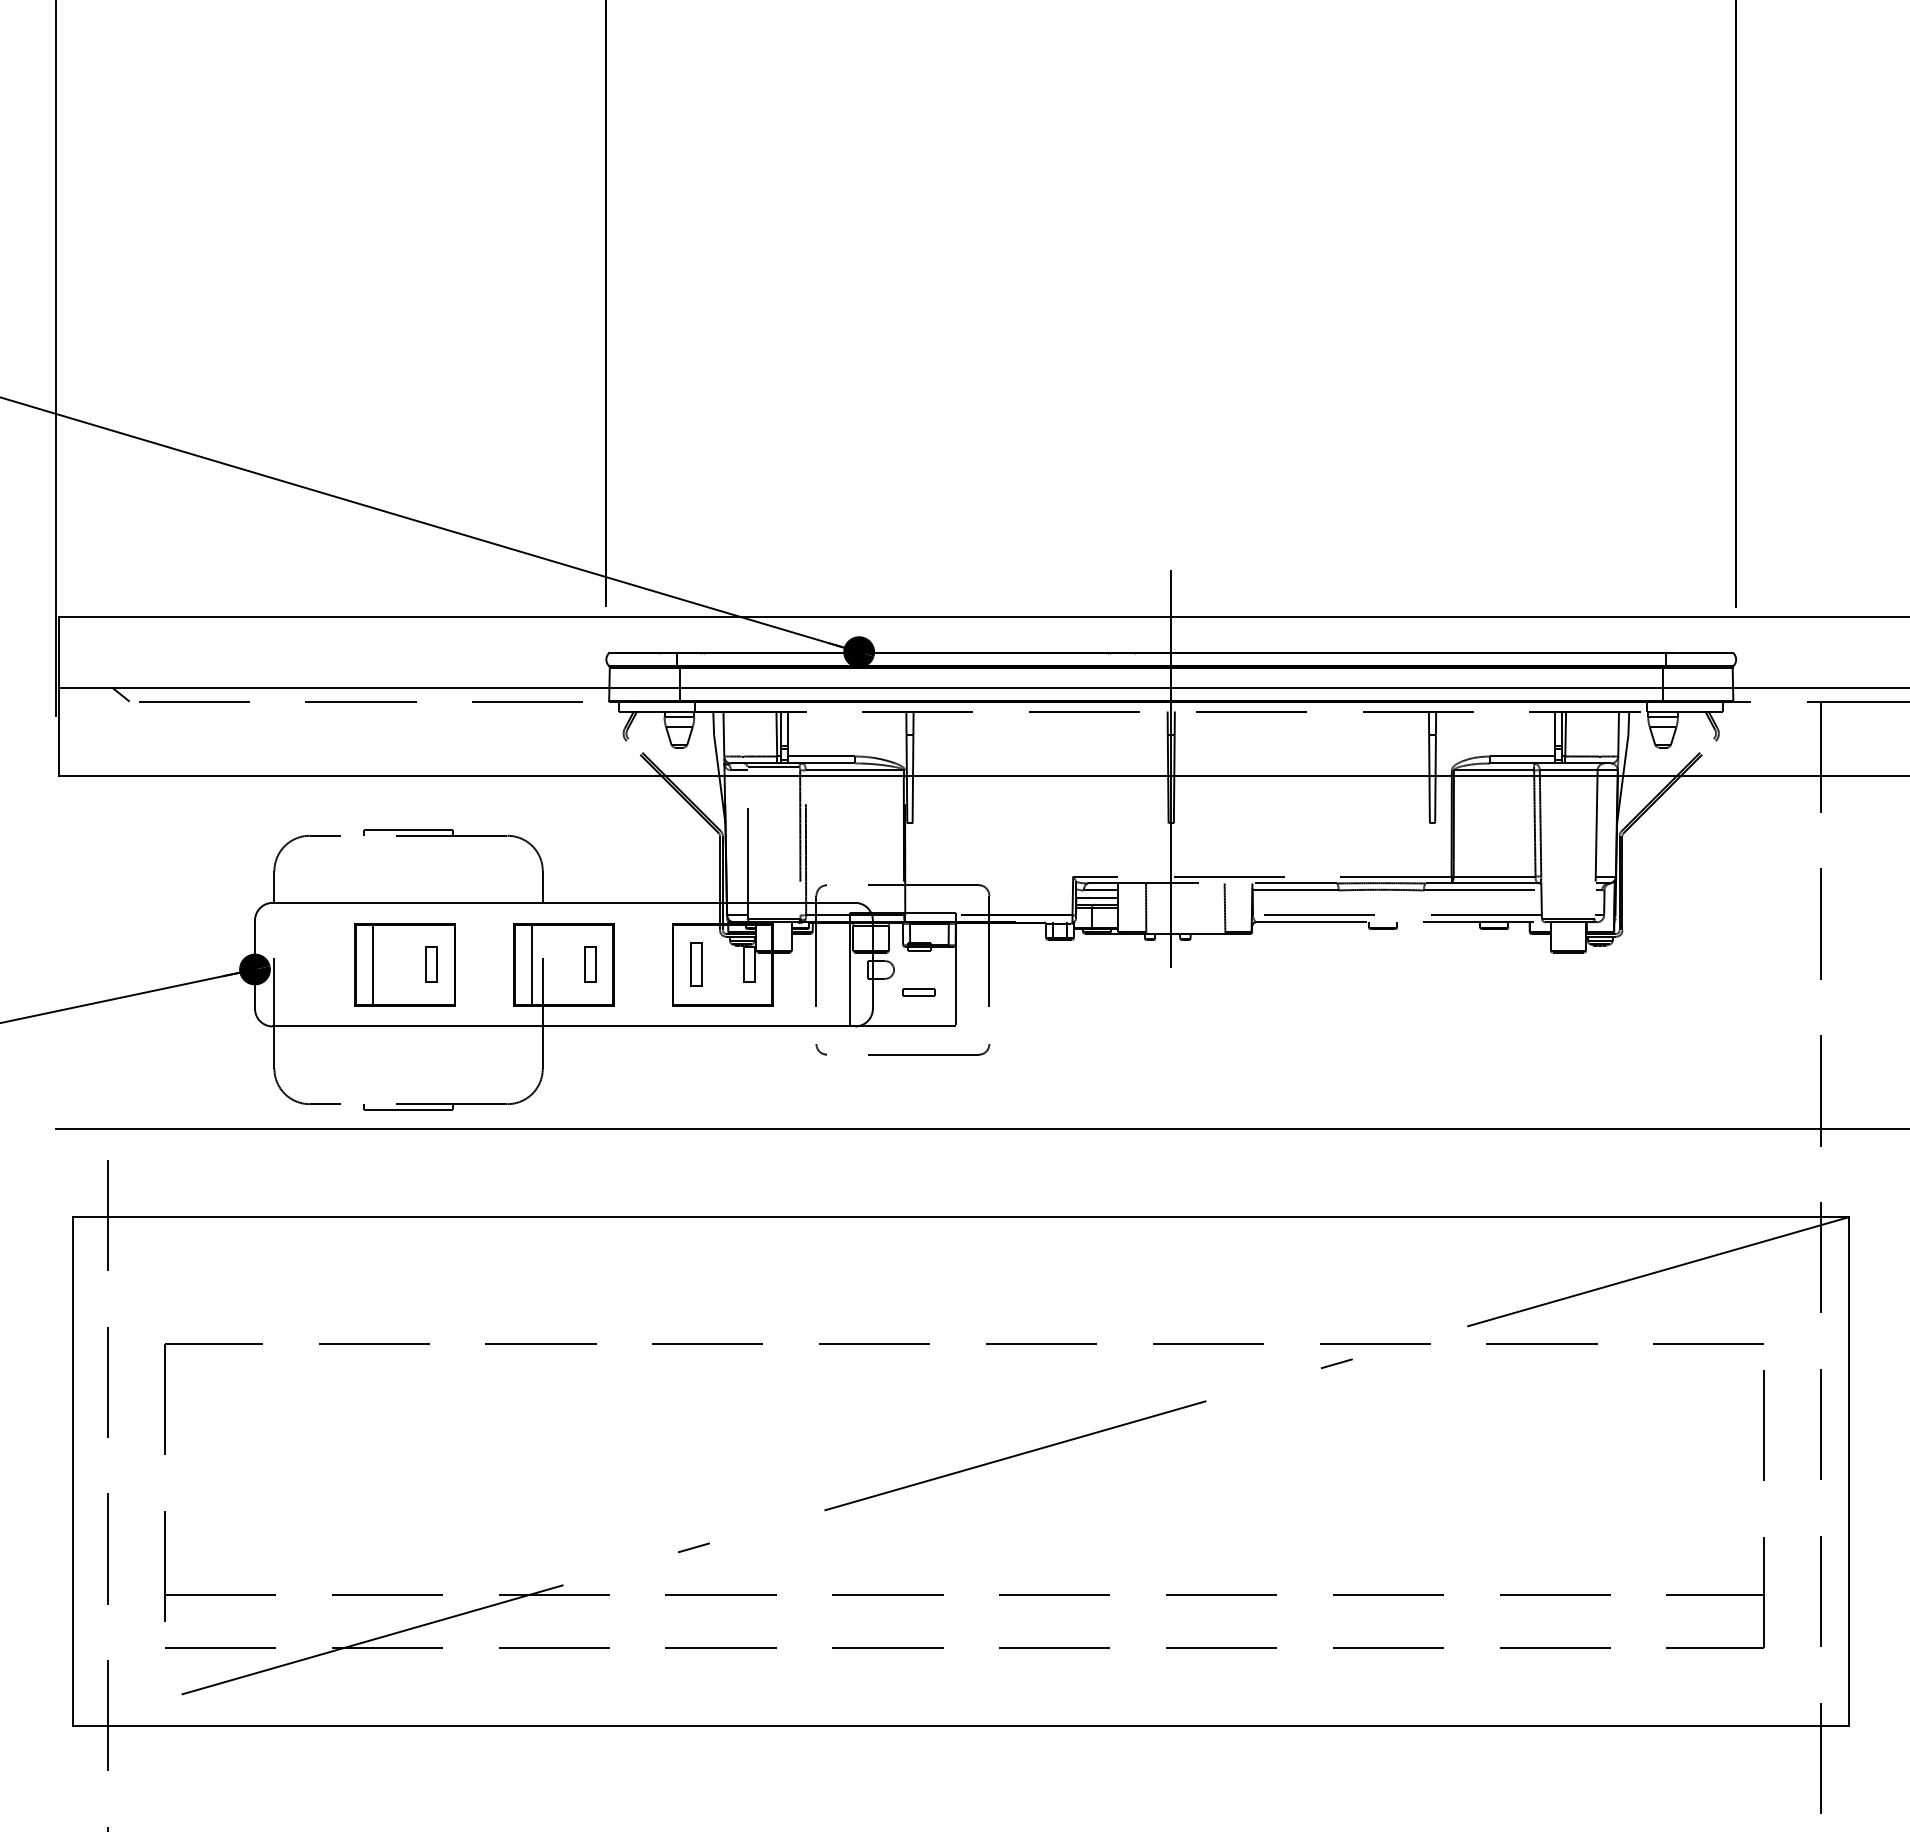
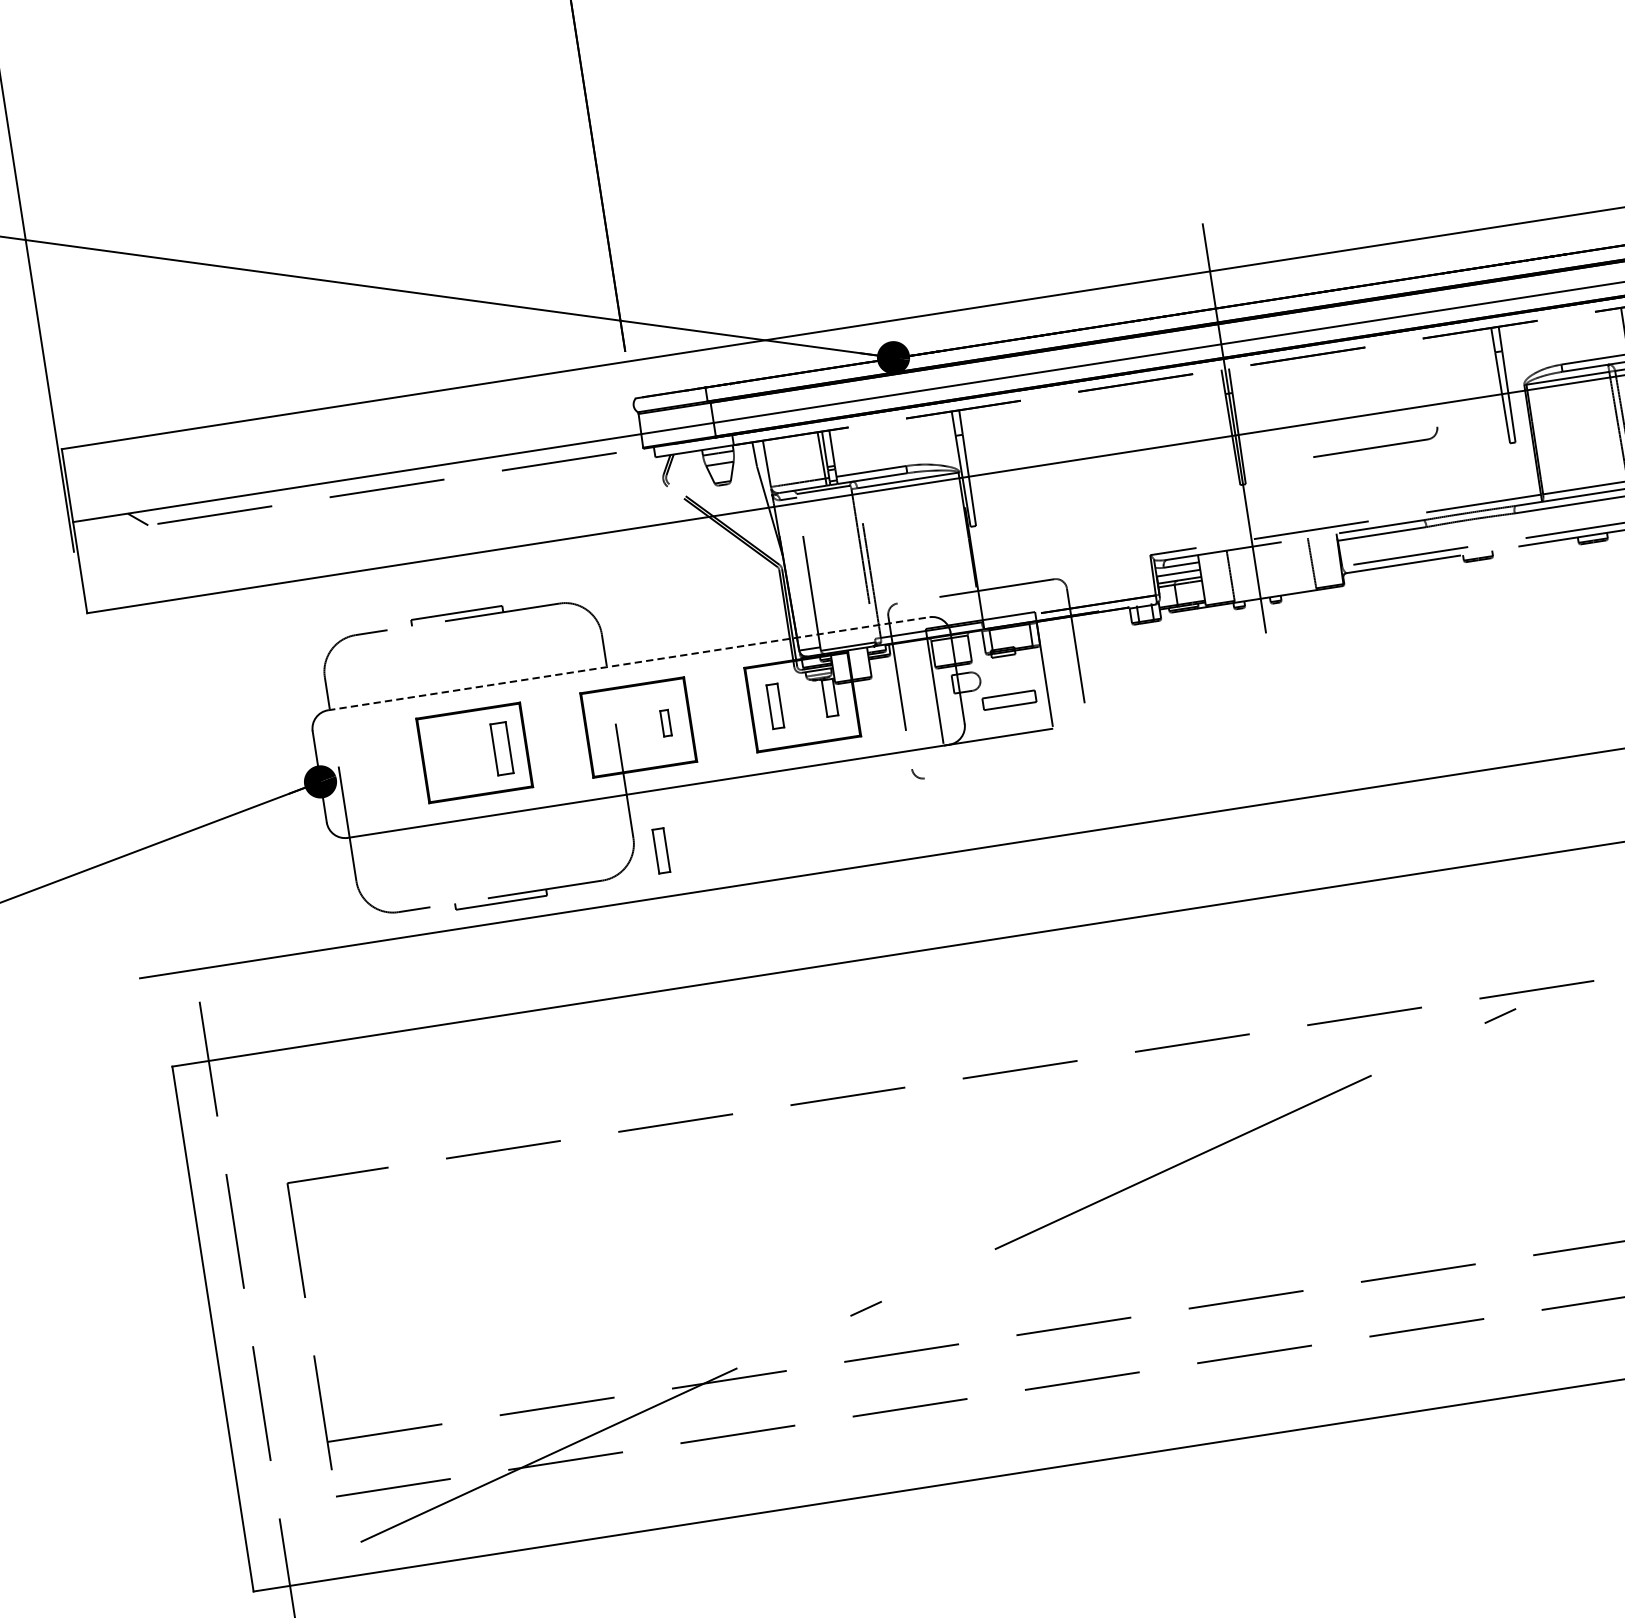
line: (564, 902) -> (629, 663), solid -> dashed
line: (373, 964) -> (442, 757), removed
part: (431, 964) -> (501, 748), size x1.4
line: (532, 964) -> (606, 732), removed
part: (590, 964) -> (666, 723), size x0.7
part: (918, 992) -> (1009, 699), size x1.6
part: (929, 1049) -> (1376, 441), moved
part: (567, 1084) -> (661, 850), added

